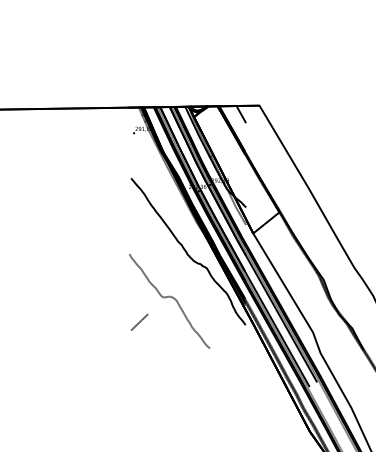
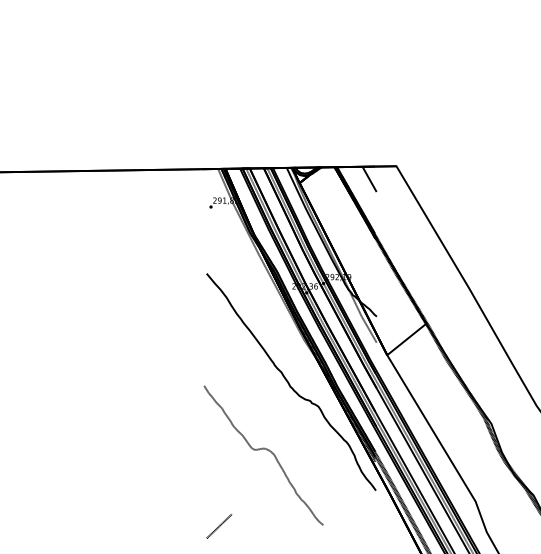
line: (139, 321) -> (219, 525), moved

